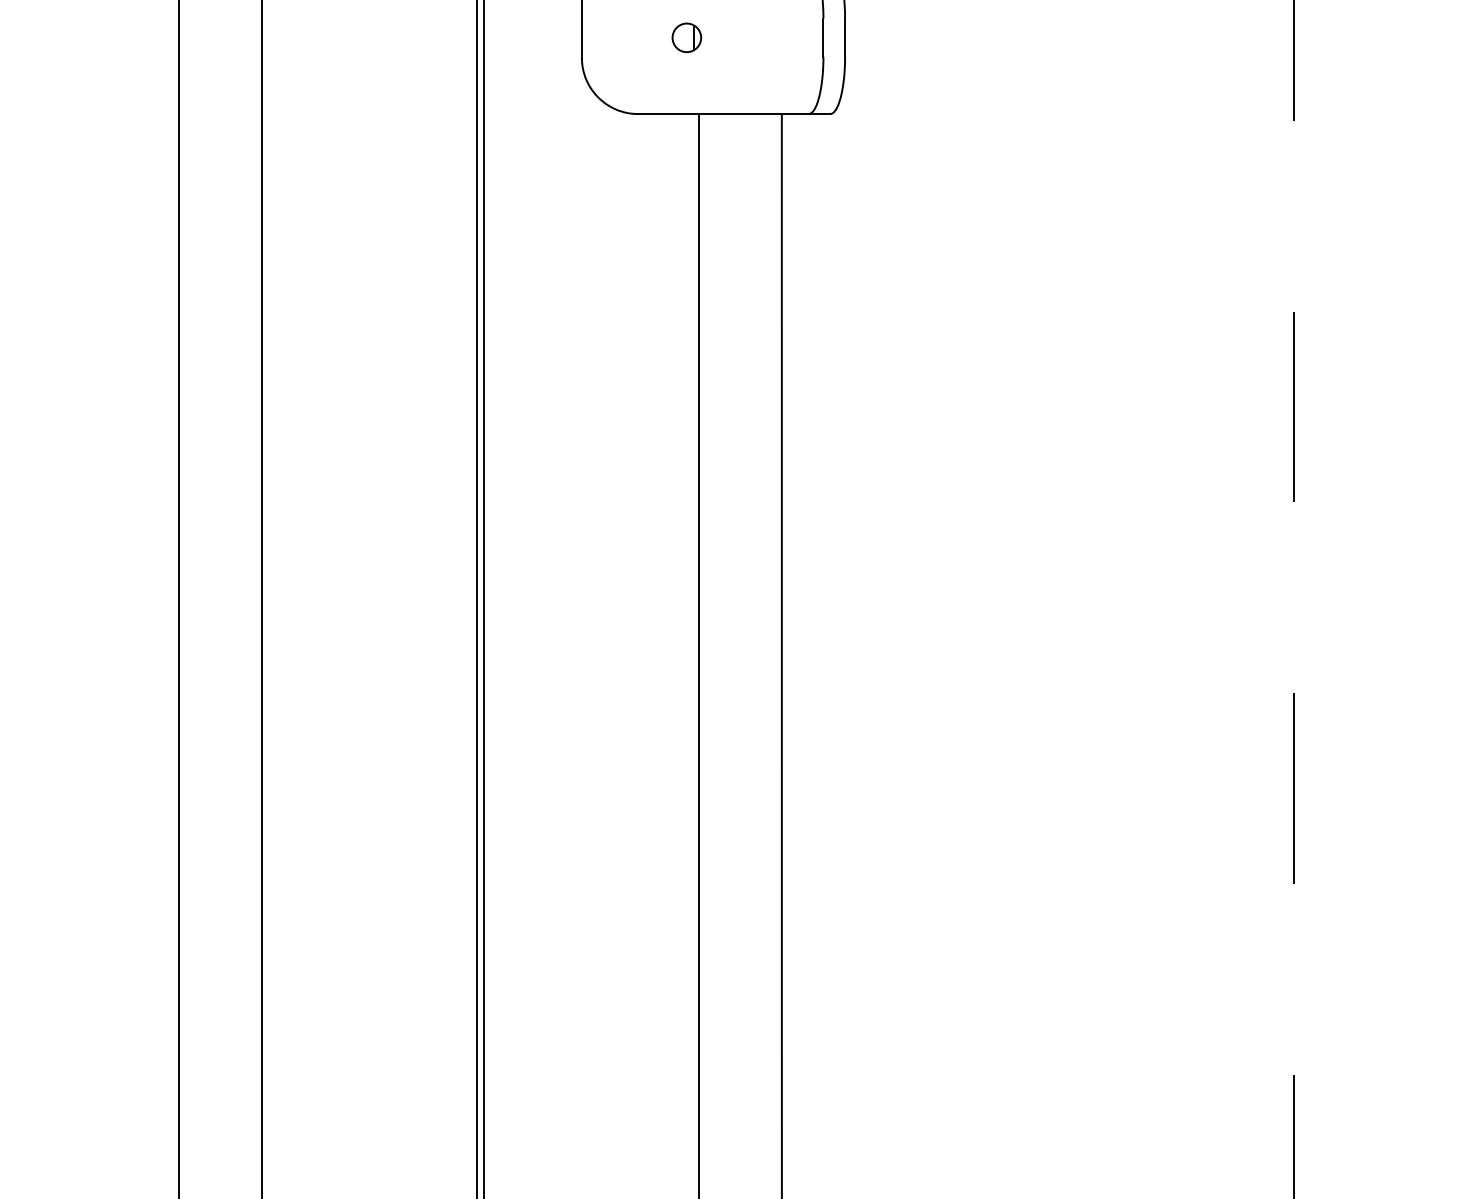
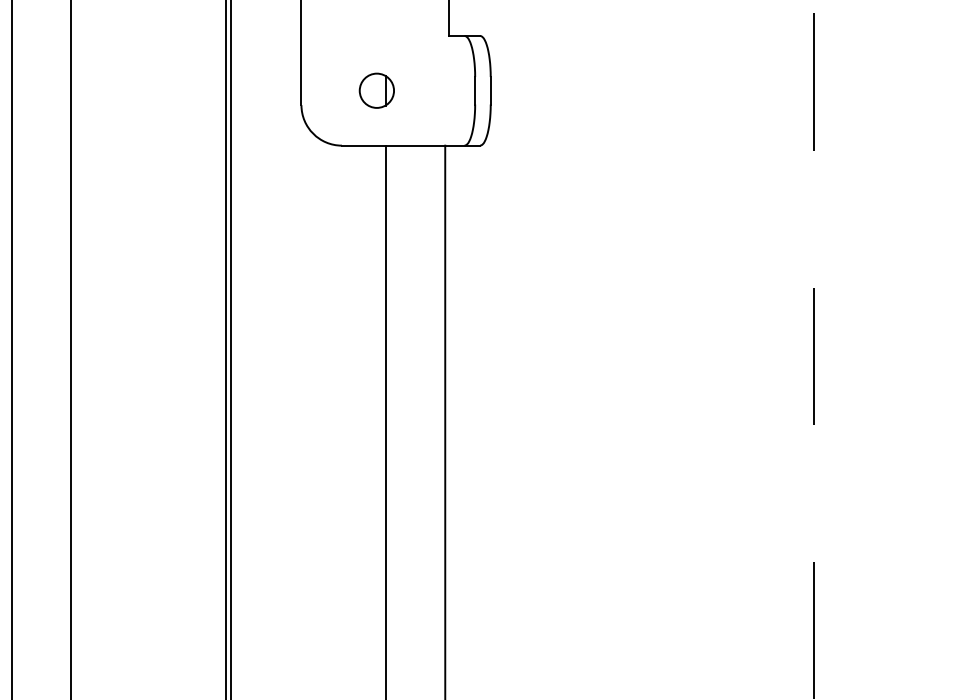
part: (686, 37) -> (376, 90), size x1.67

